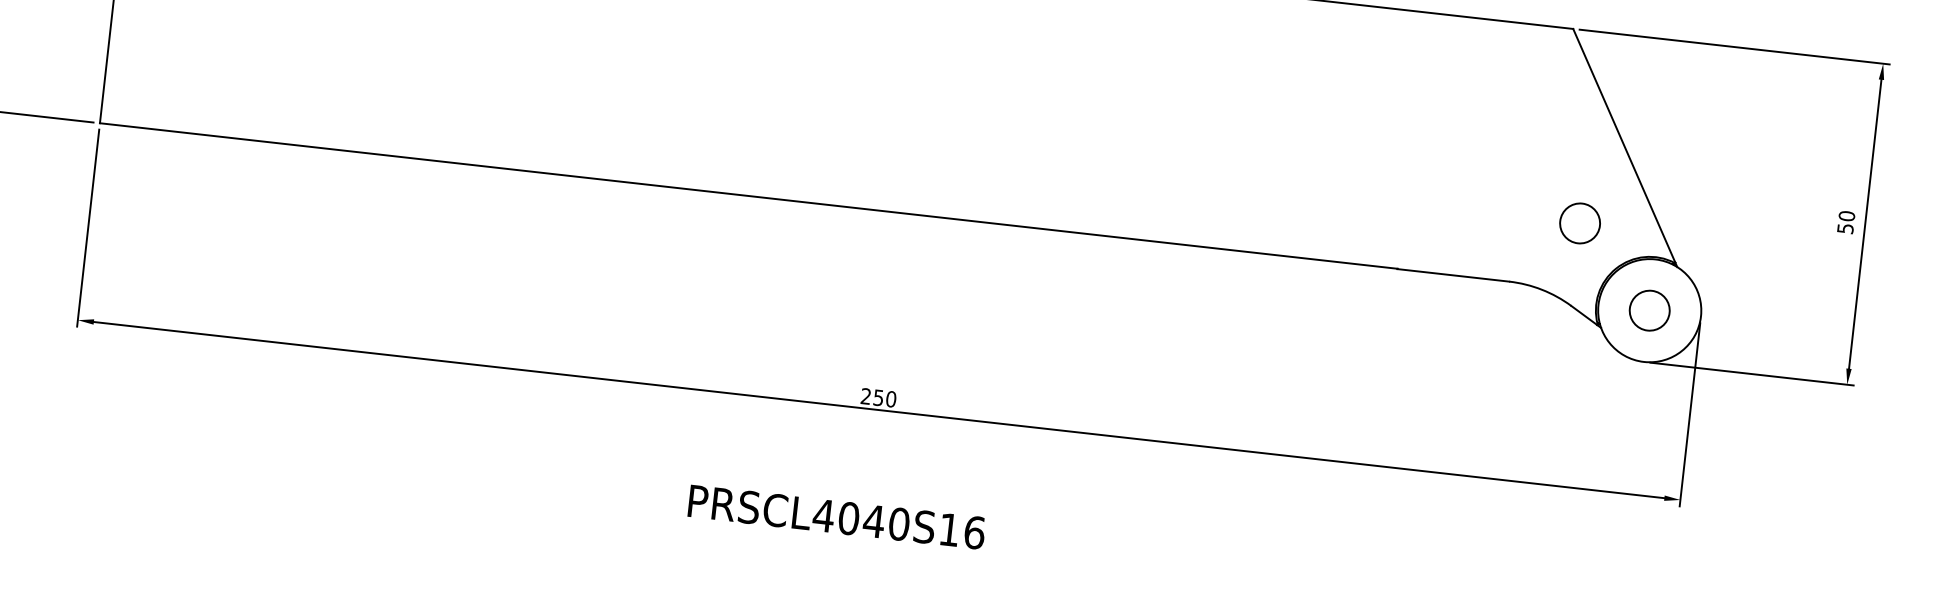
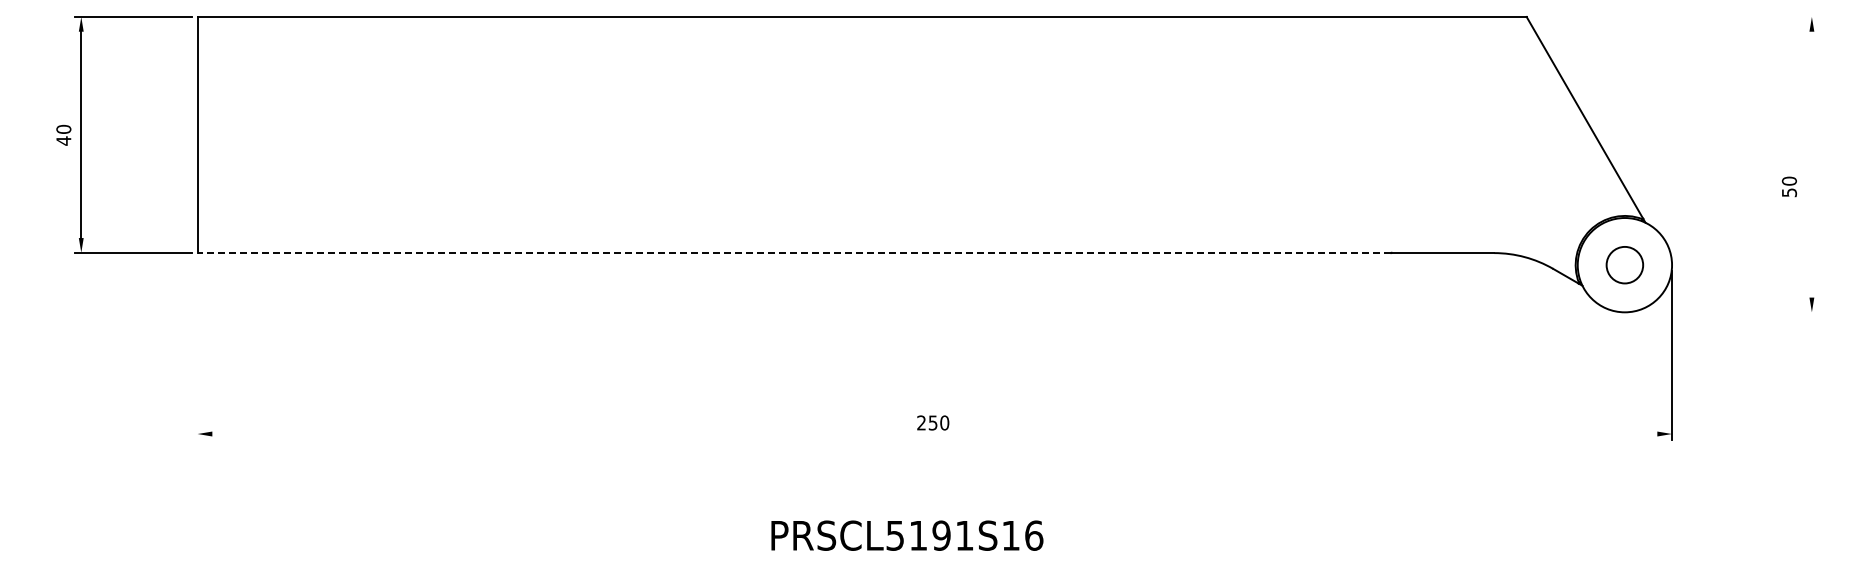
line: (1733, 46) -> (1674, 16), removed
line: (748, 195) -> (794, 252), solid -> dashed
text: (1845, 221) -> (1788, 186), moved
circle: (1579, 222) -> (1552, 192), removed
line: (1864, 224) -> (1811, 164), removed
line: (88, 227) -> (197, 348), removed
line: (1751, 374) -> (1723, 312), removed
line: (878, 410) -> (934, 434), removed
text: (860, 519) -> (929, 535), PRSCL4040S16 -> PRSCL5191S16

